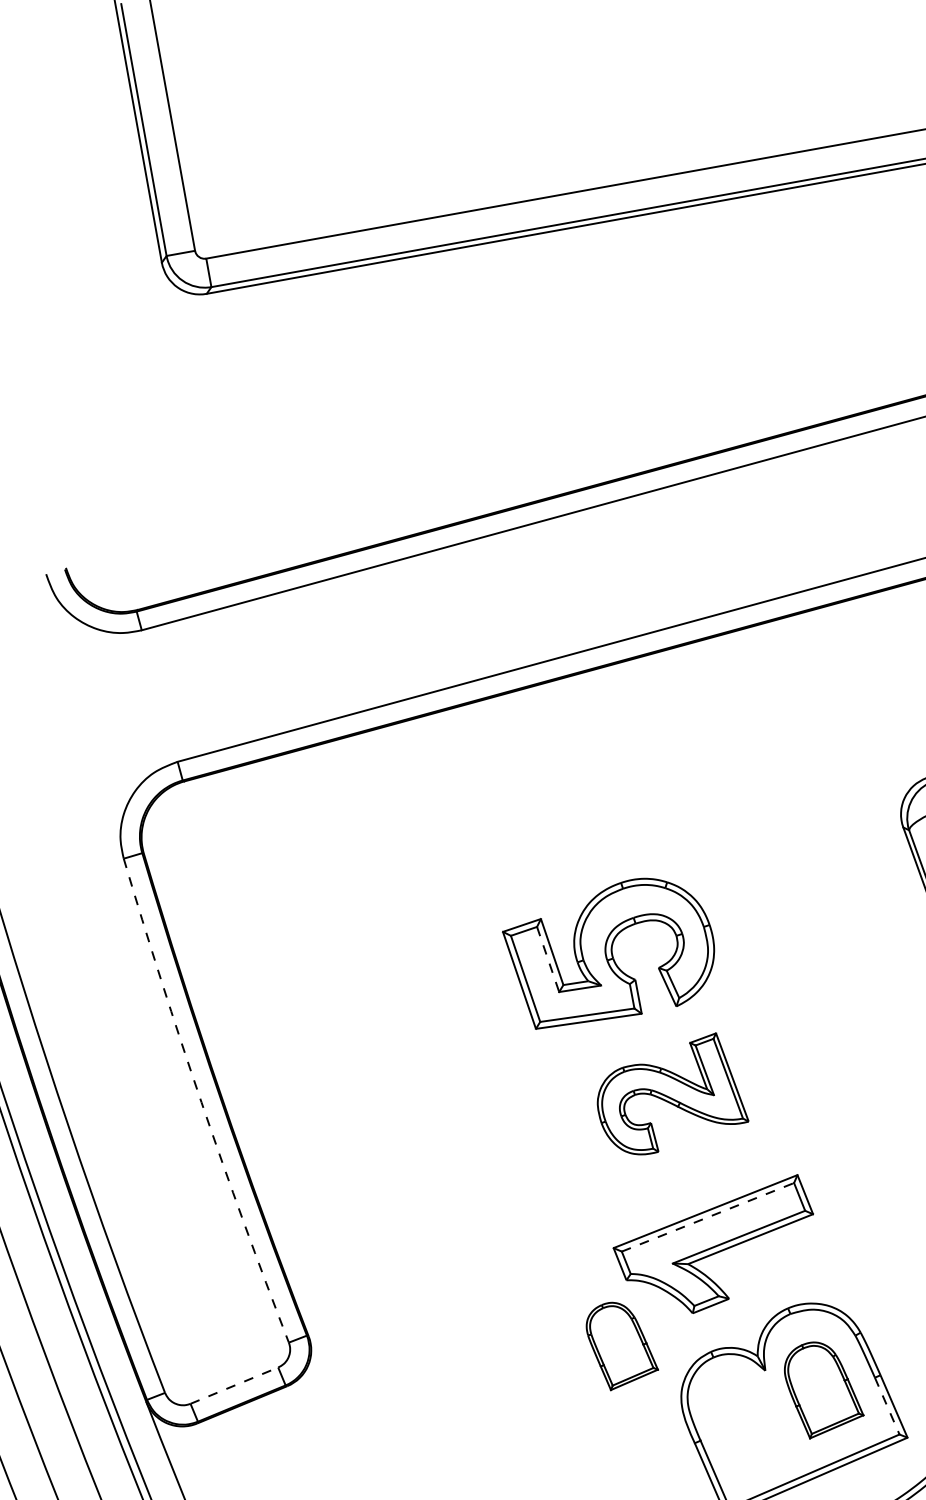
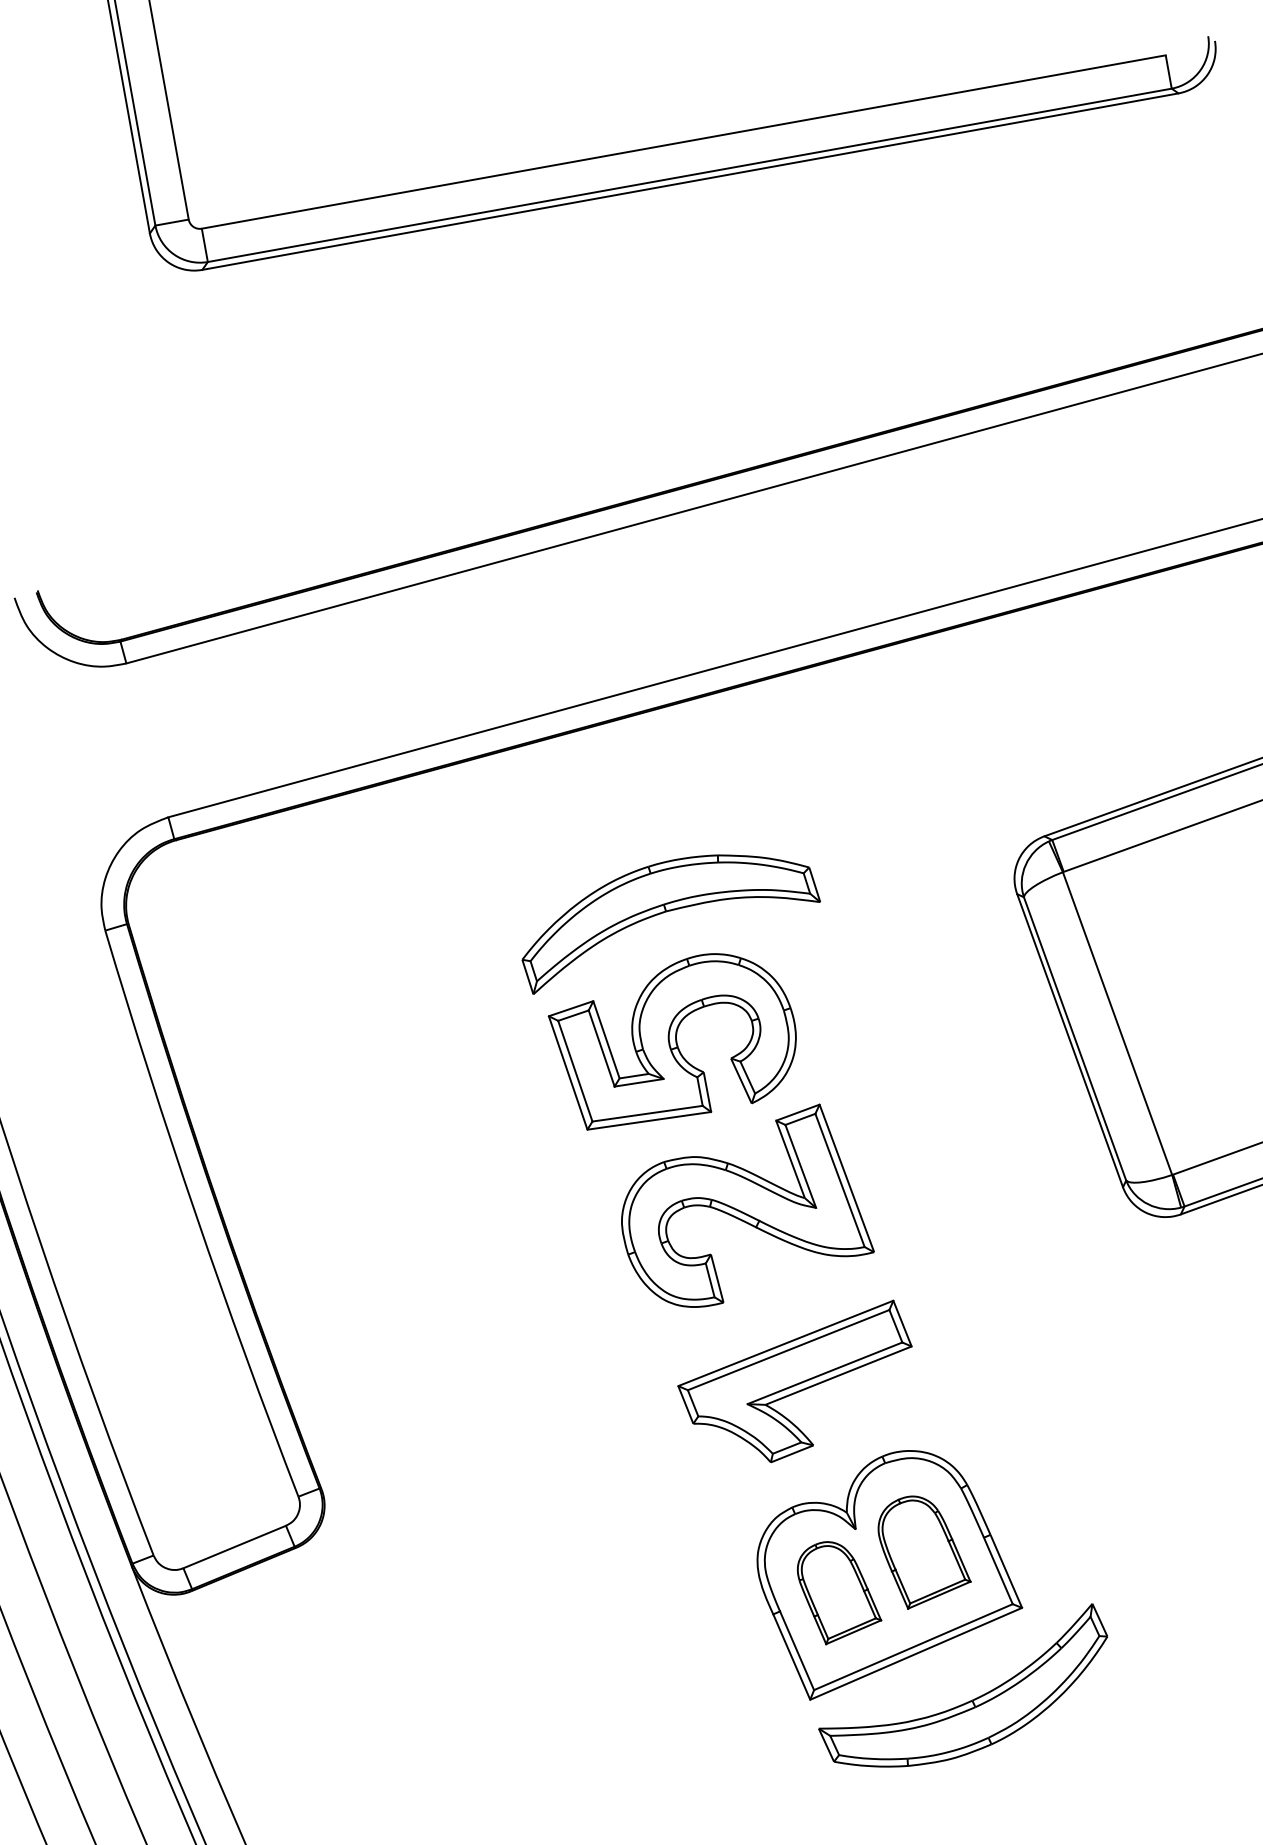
part: (603, 843) -> (666, 912), added
line: (547, 960) -> (601, 1049), dashed -> solid
part: (672, 1093) -> (747, 1205), size x1.43
arc: (201, 1102) -> (196, 1215), dashed -> solid
line: (708, 1216) -> (789, 1349), dashed -> solid
part: (622, 1346) -> (839, 1593), moved
line: (235, 1385) -> (235, 1546), dashed -> solid
line: (887, 1406) -> (998, 1571), dashed -> solid

